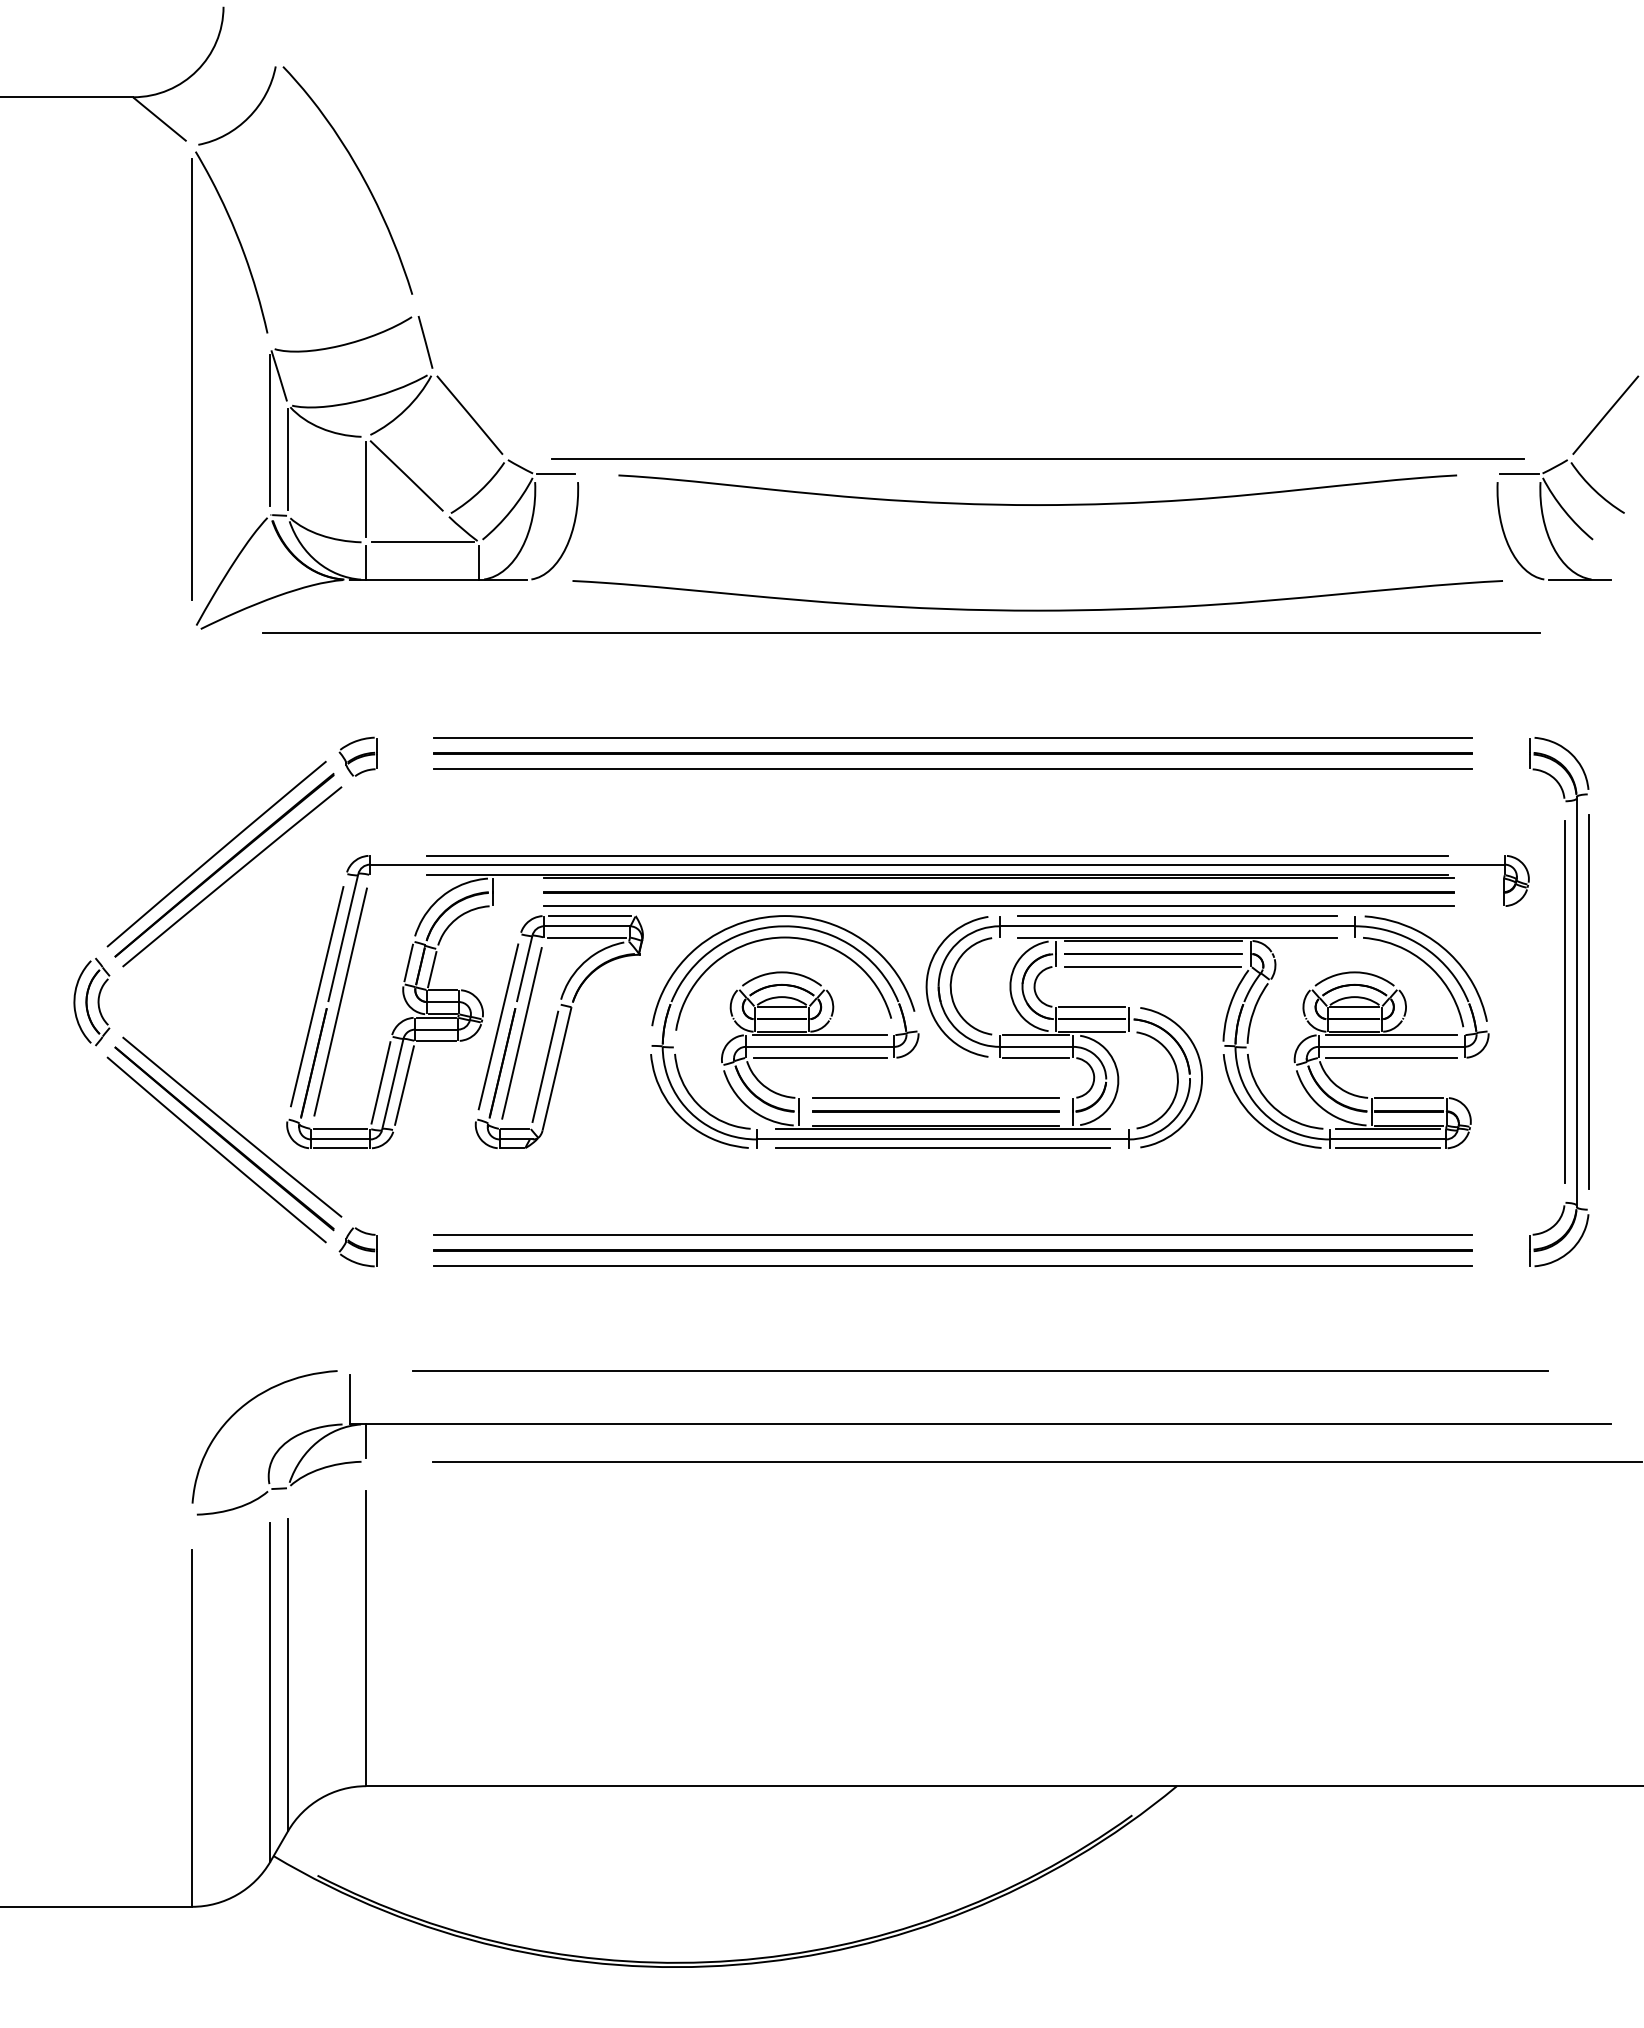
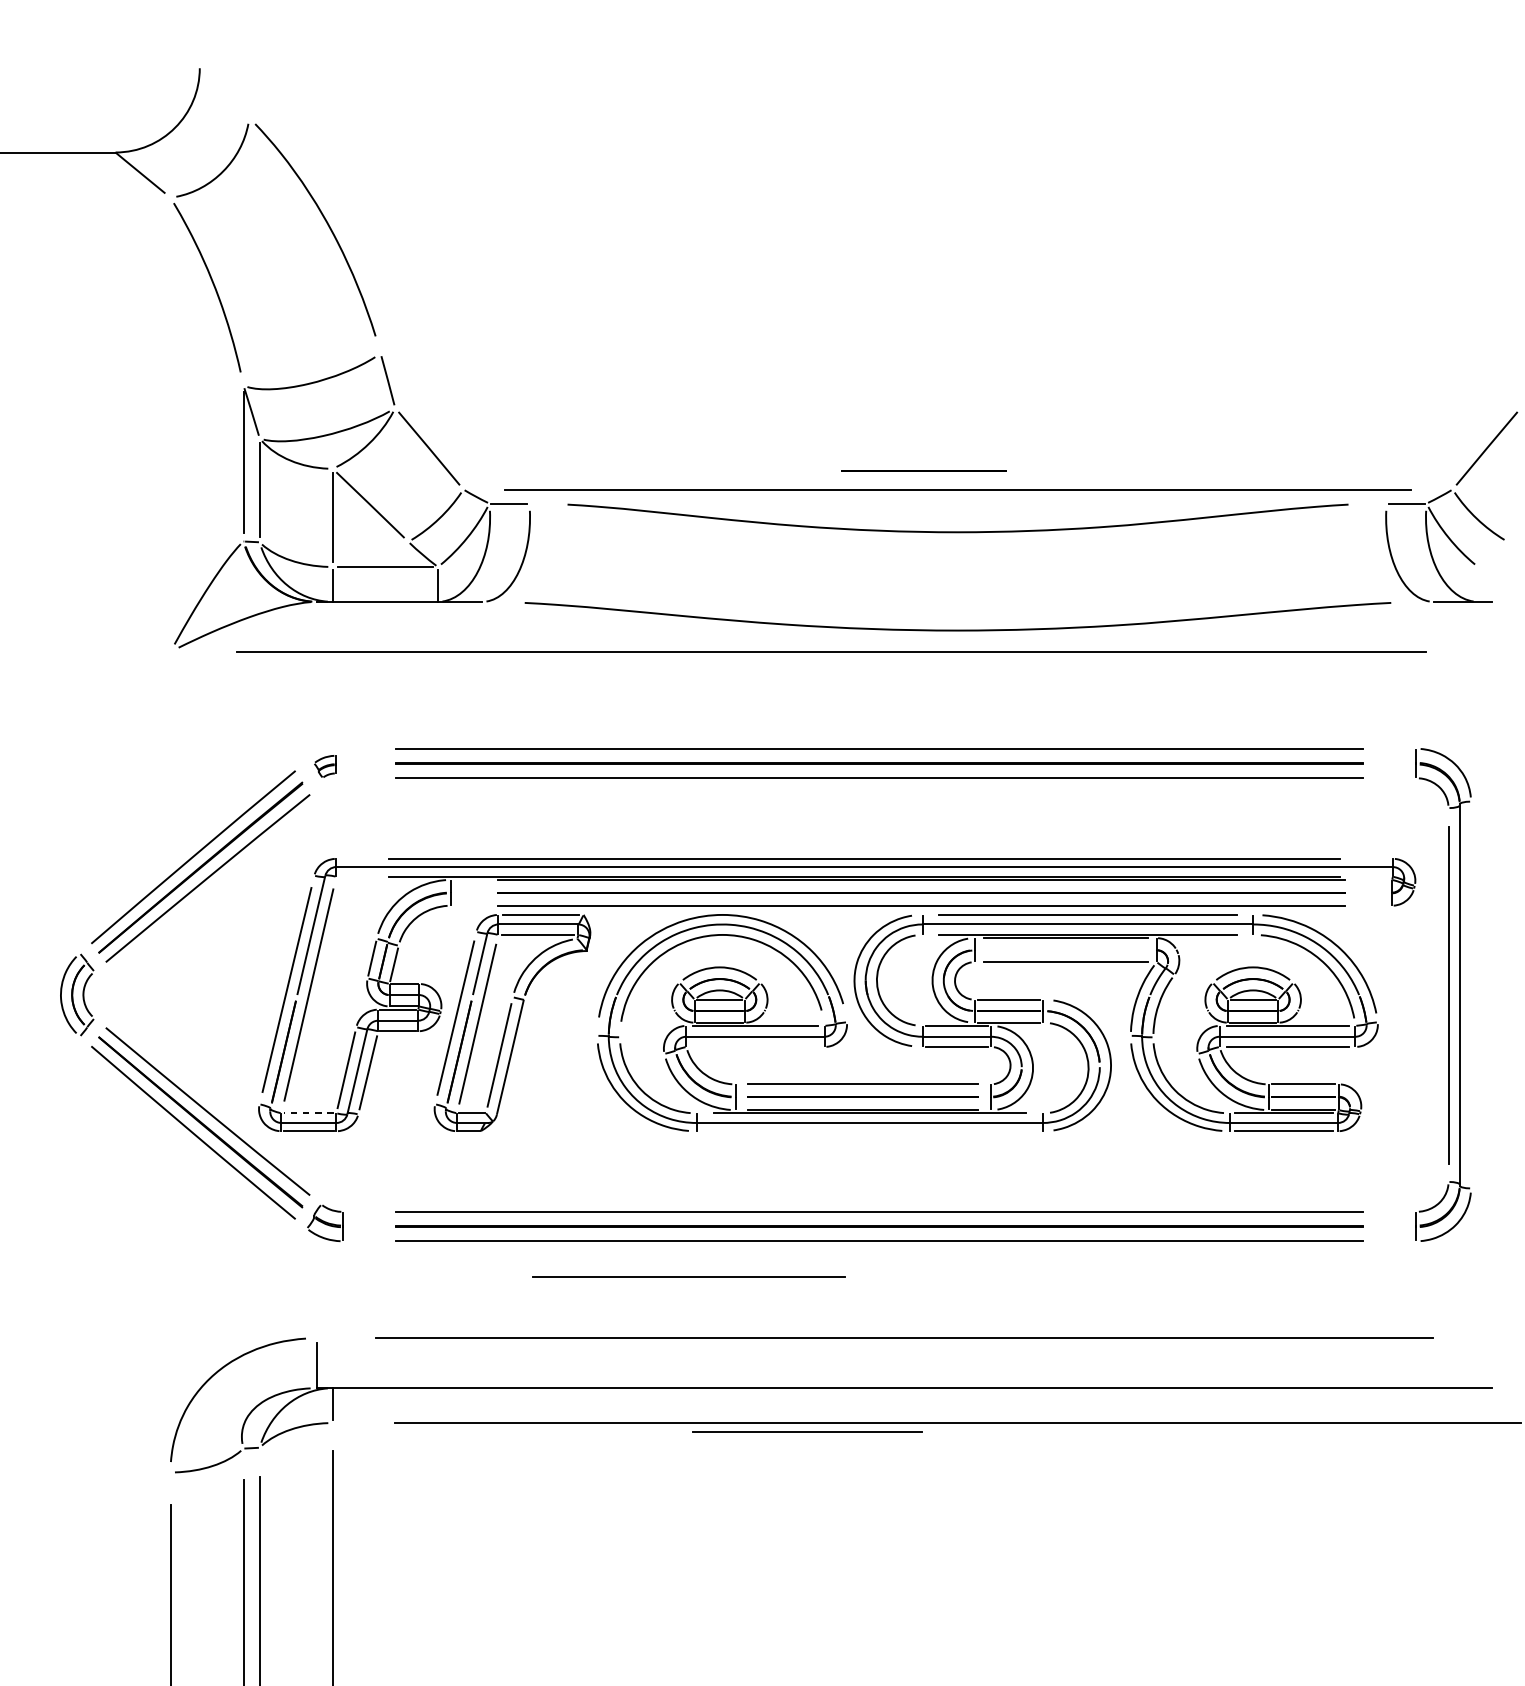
line: (192, 378) -> (170, 414), removed
part: (357, 756) -> (324, 766), size x0.6
line: (1153, 953) -> (924, 470), moved
line: (1588, 1001) -> (1470, 994), removed
line: (820, 1057) -> (755, 1046), removed
line: (340, 1129) -> (308, 1113), solid -> dashed
line: (942, 1147) -> (688, 1276), moved
line: (875, 1470) -> (806, 1431), added

